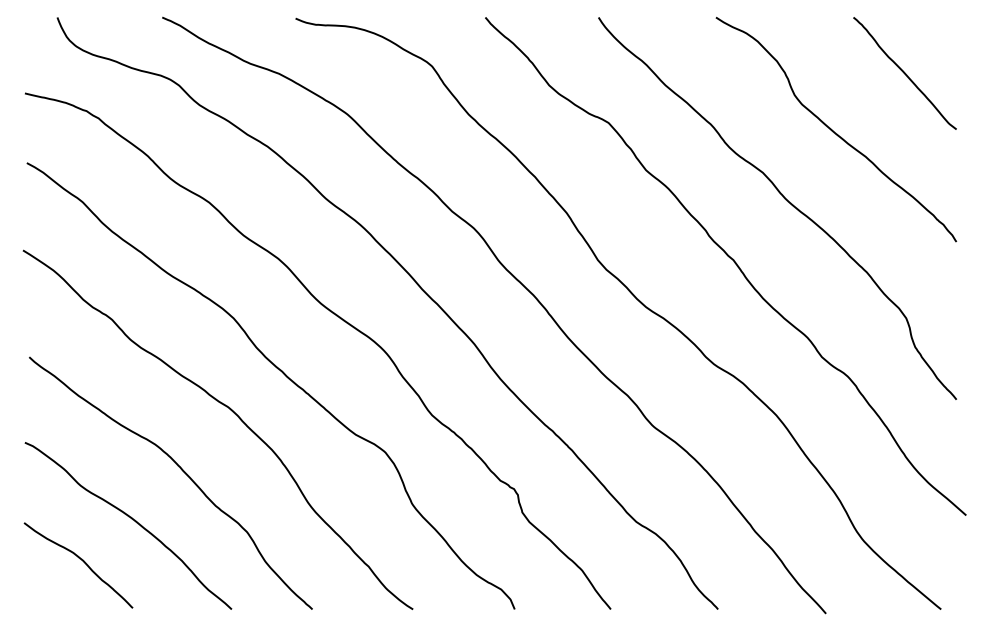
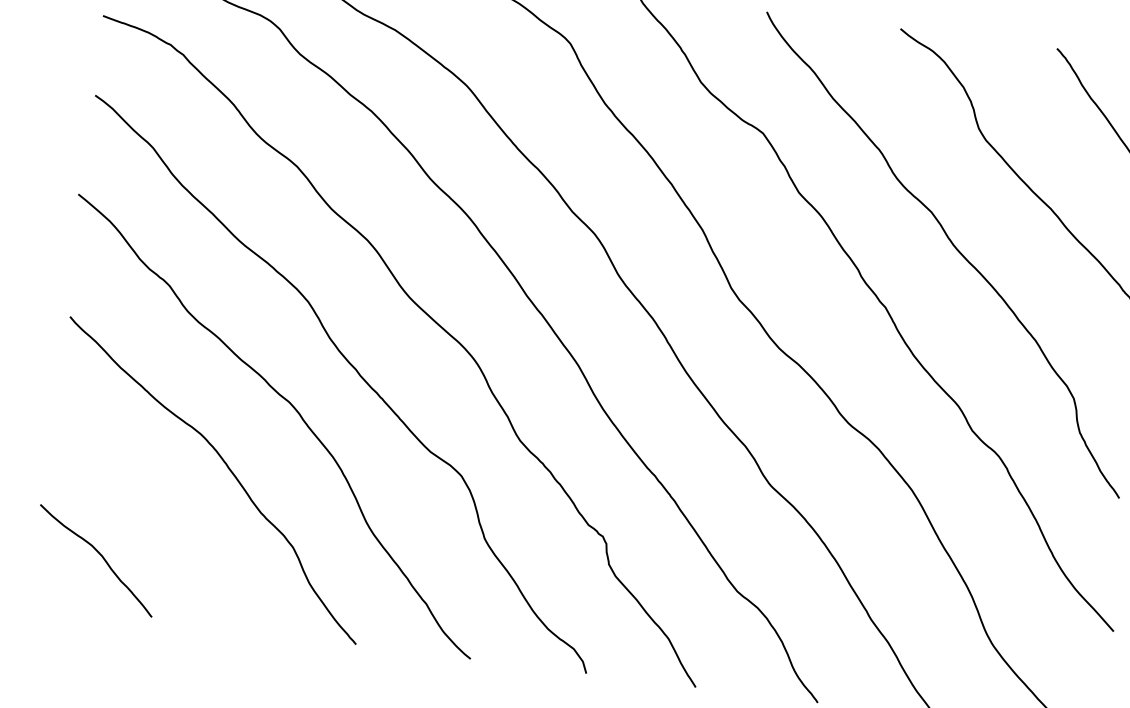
curve: (131, 519) -> (163, 516), removed

